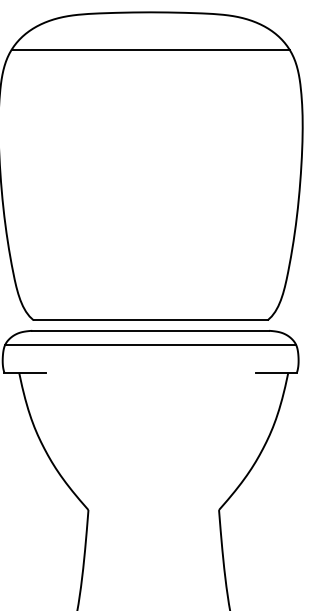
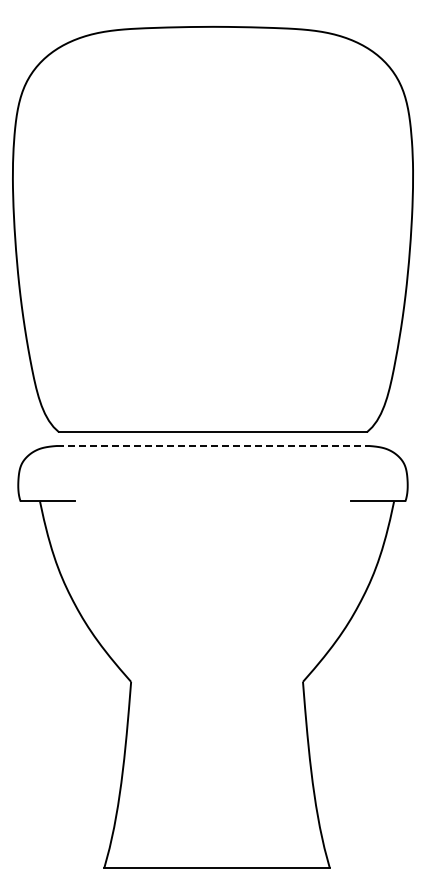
line: (150, 50) -> (212, 76), removed
line: (151, 330) -> (213, 445), solid -> dashed
line: (150, 344) -> (212, 464), removed

